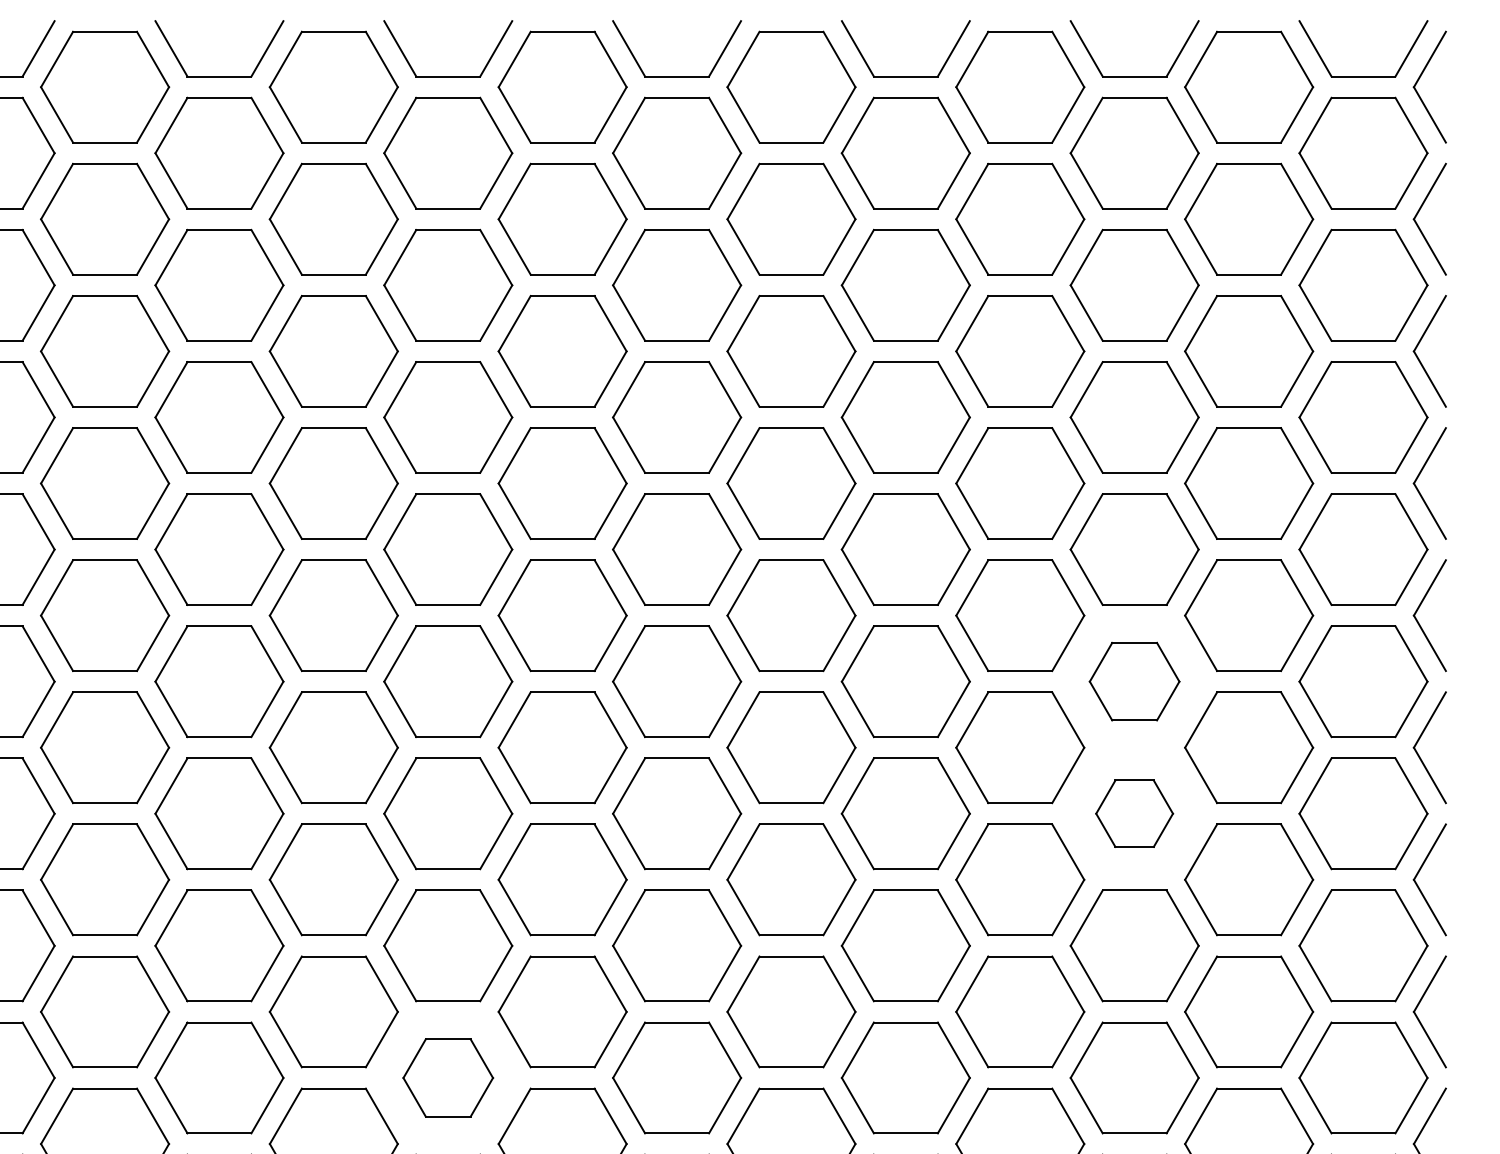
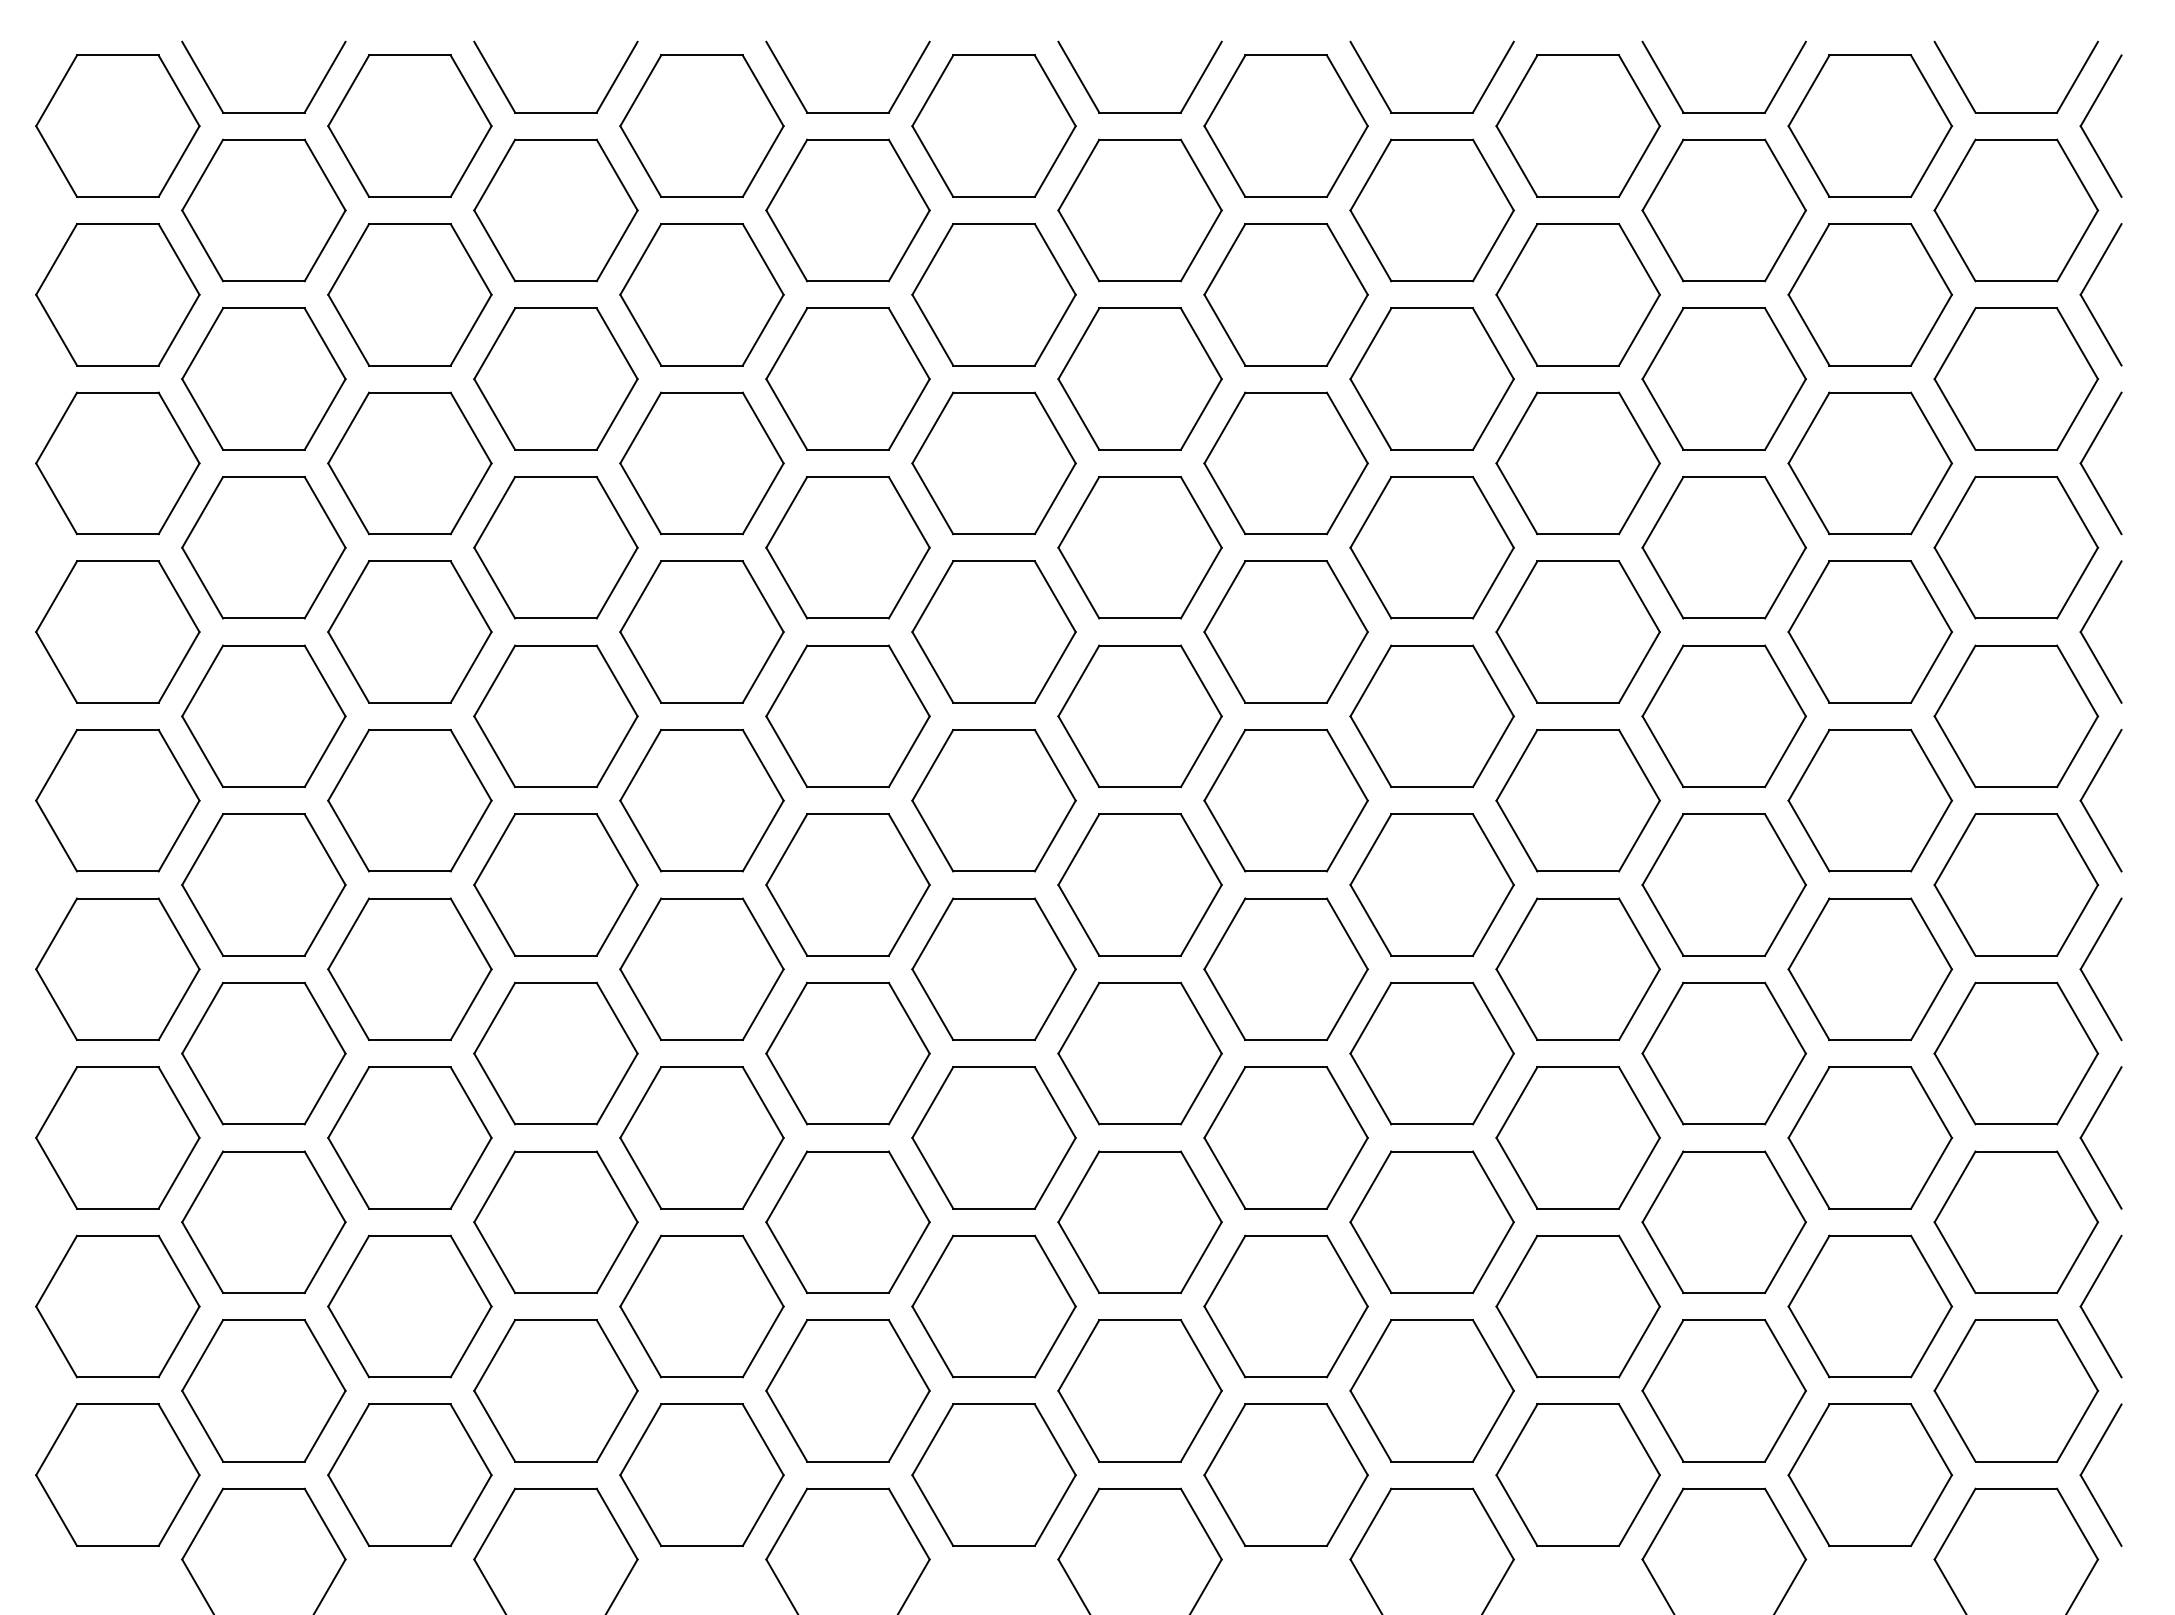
part: (1134, 681) -> (1723, 884), size x1.43
part: (1134, 813) -> (1723, 1053), size x1.67
part: (447, 1077) -> (847, 1390), size x1.43

